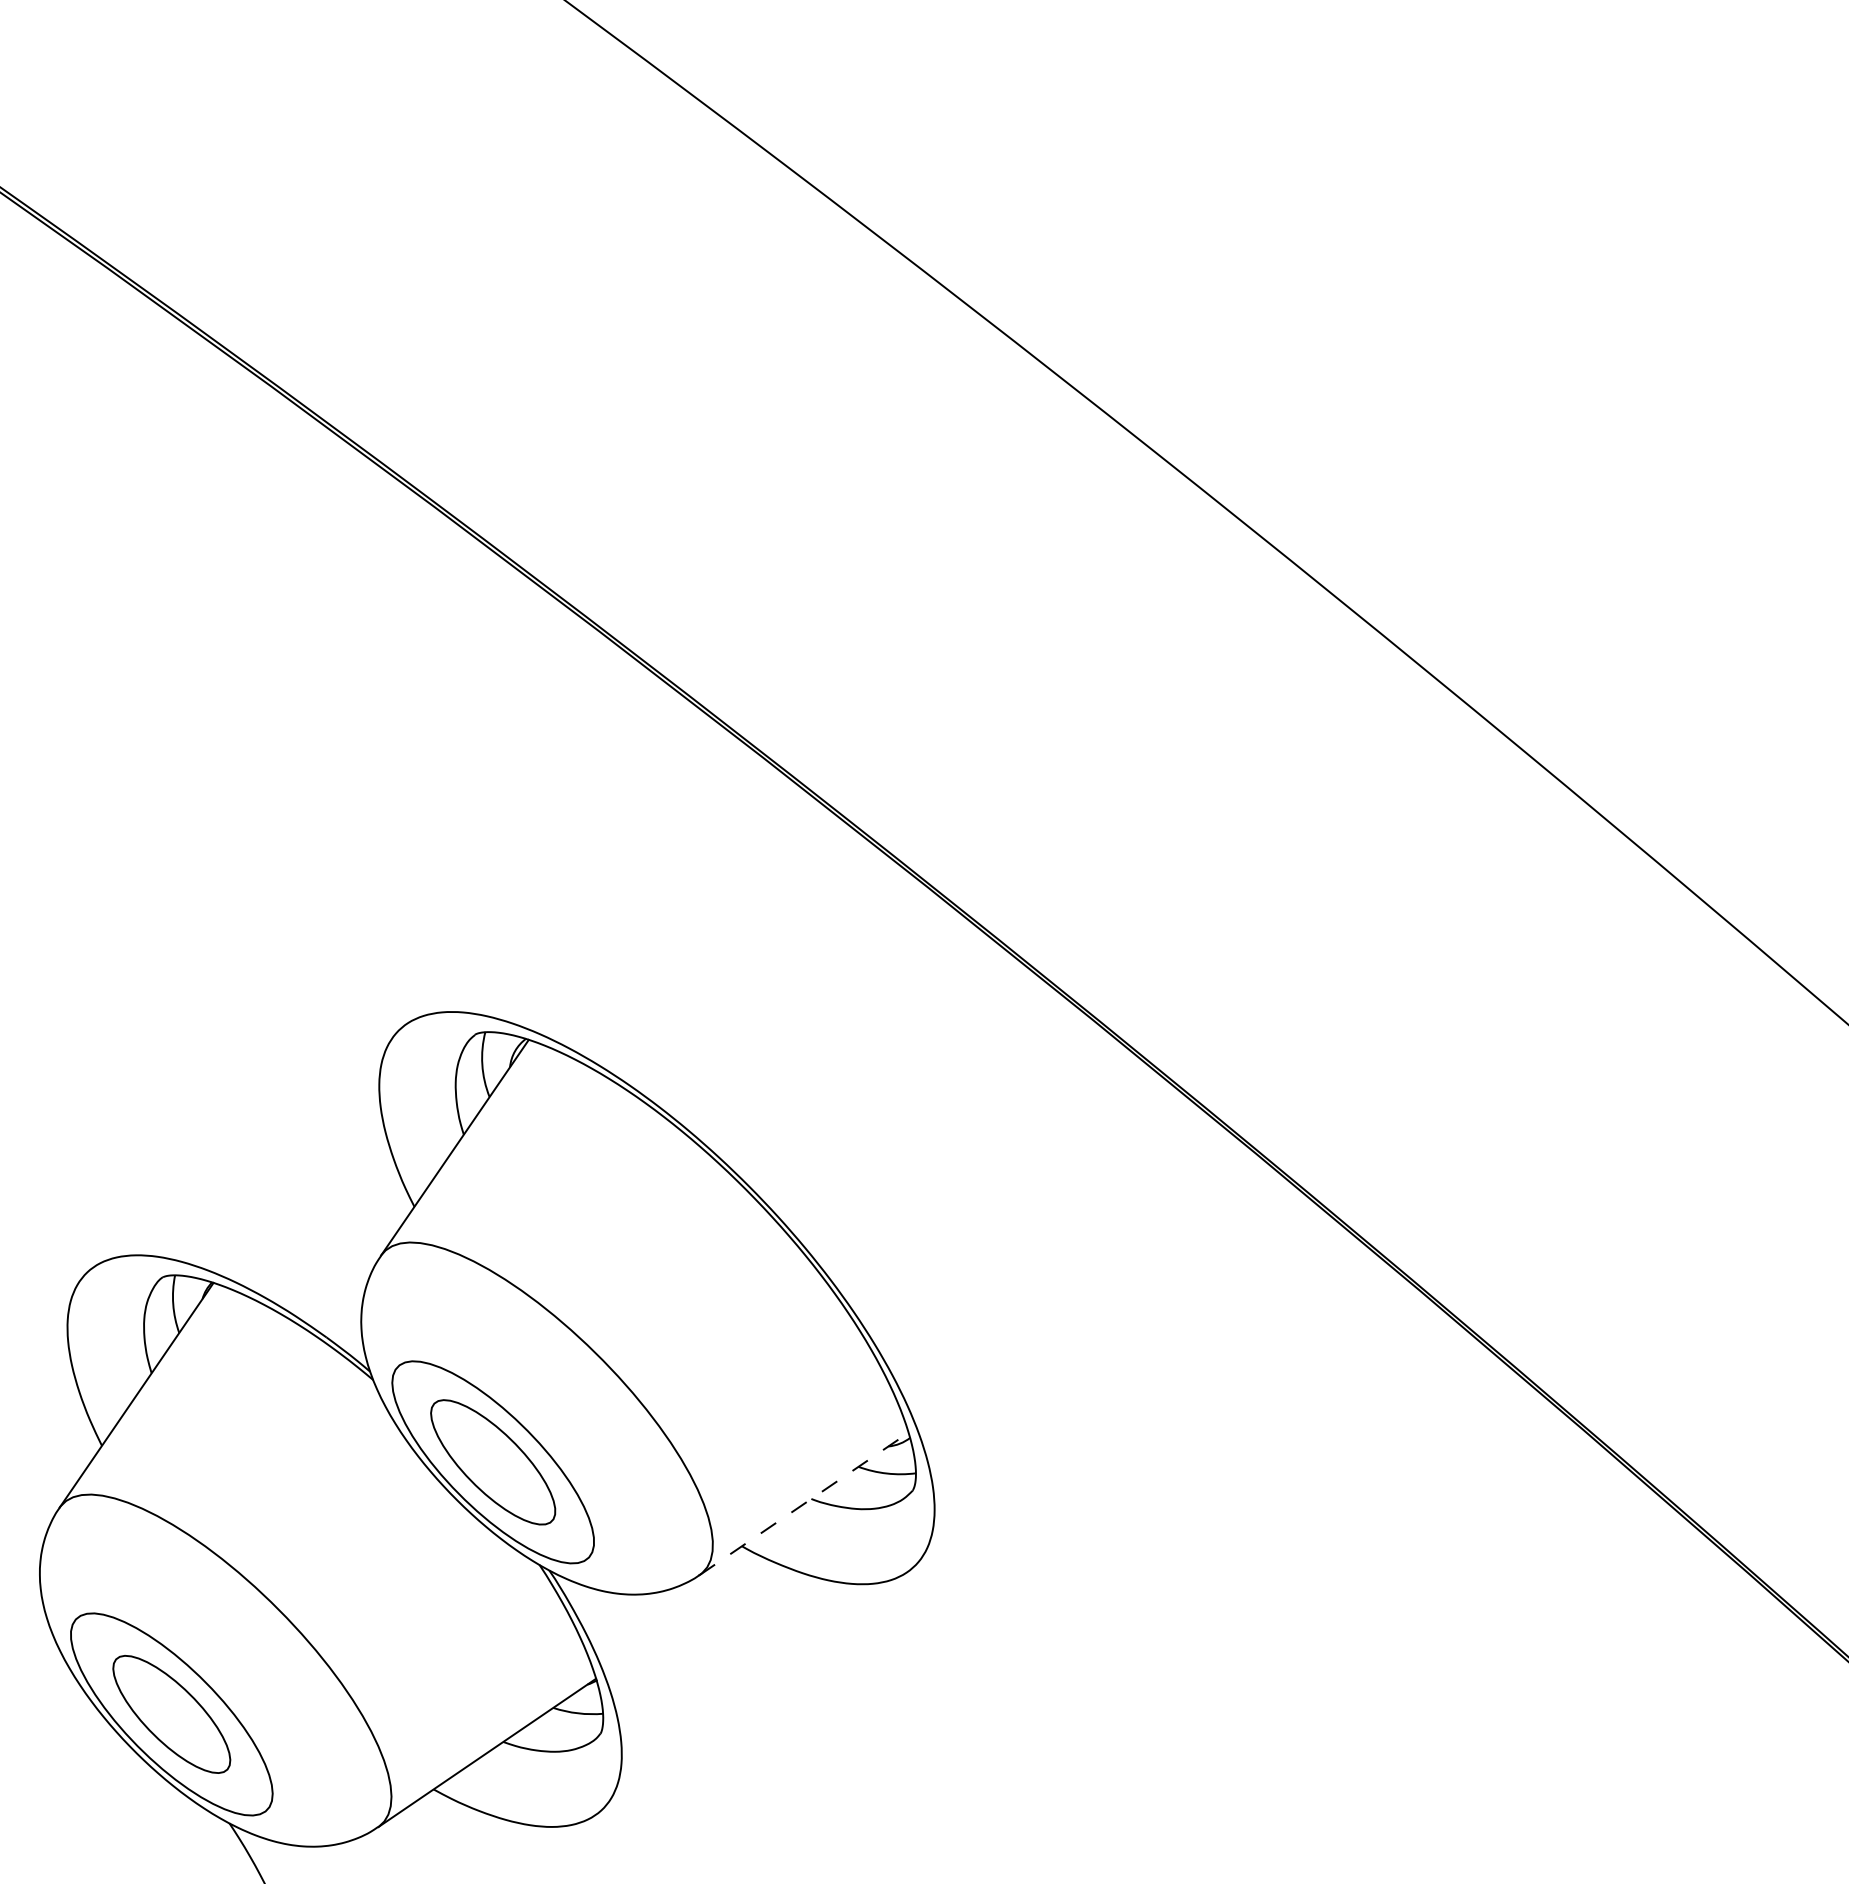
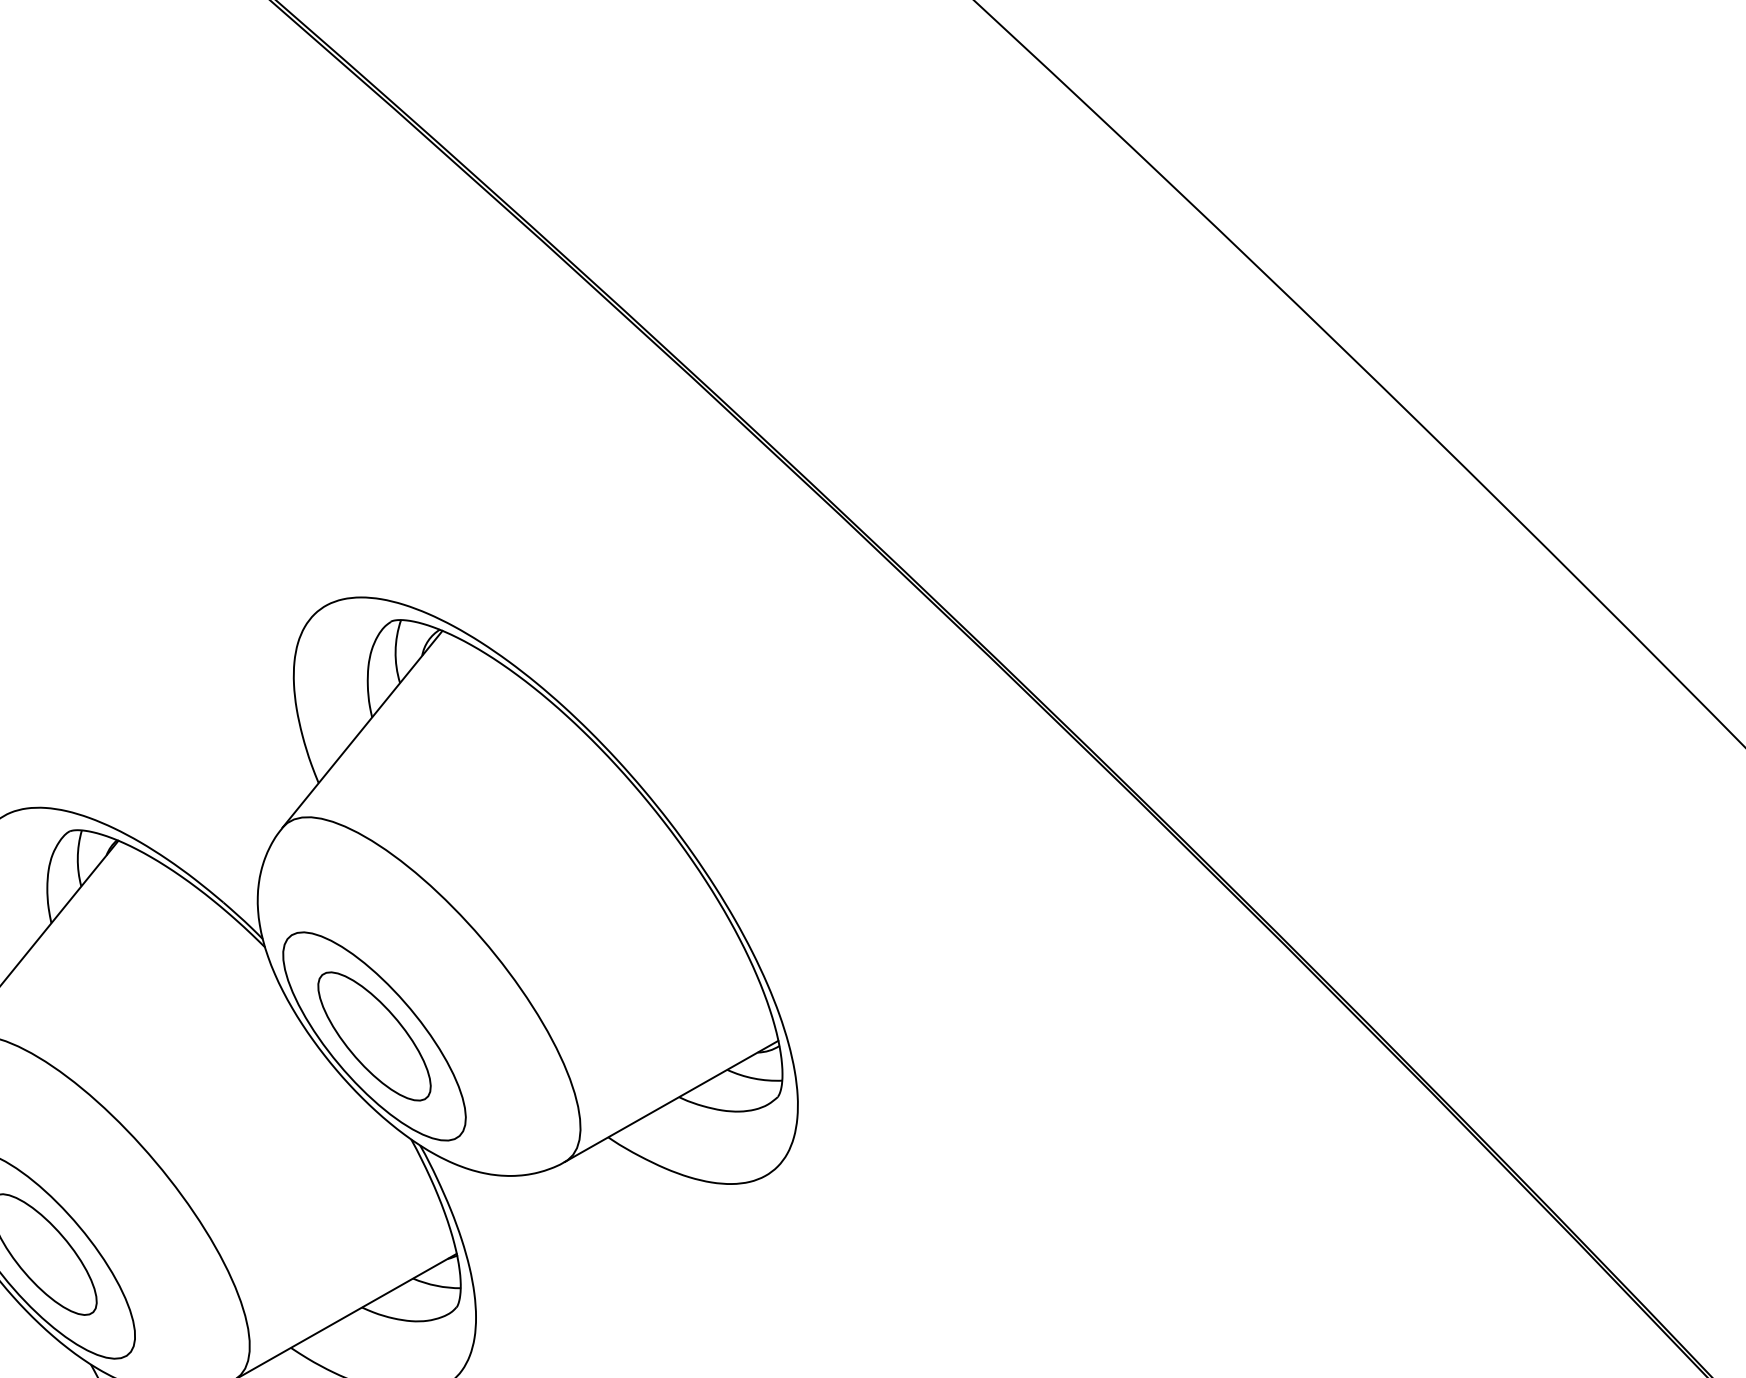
line: (804, 1503) -> (672, 1100), dashed -> solid

